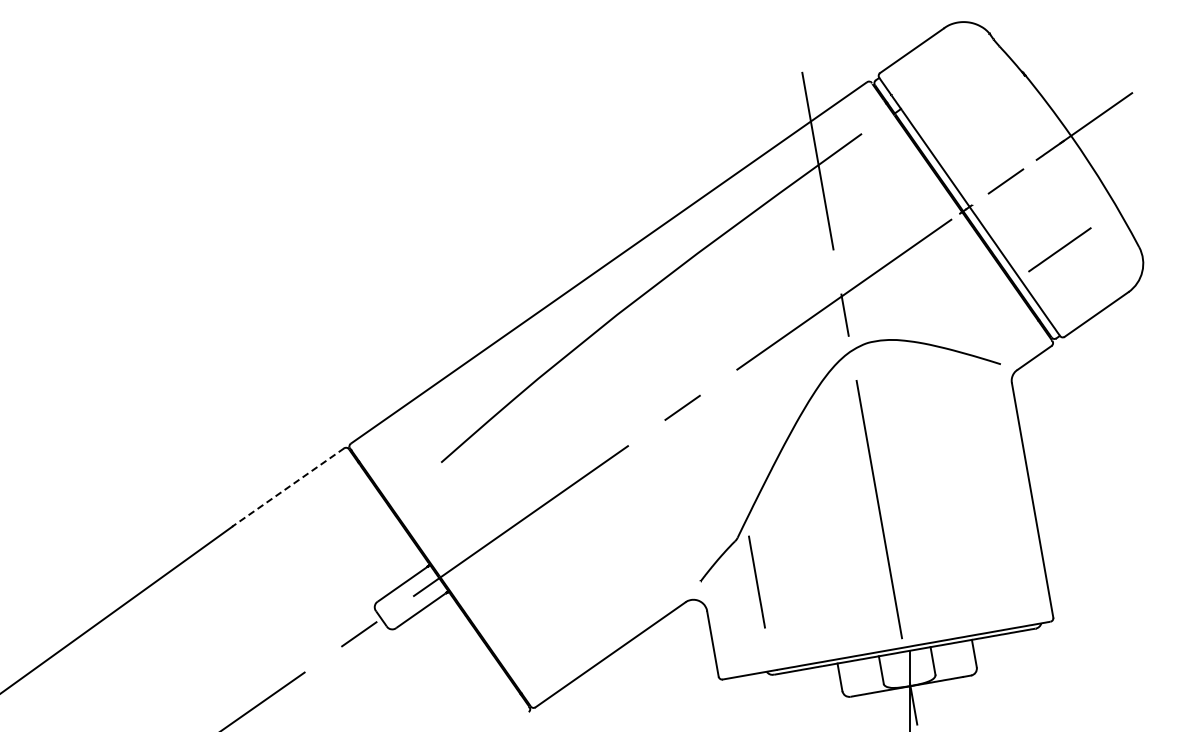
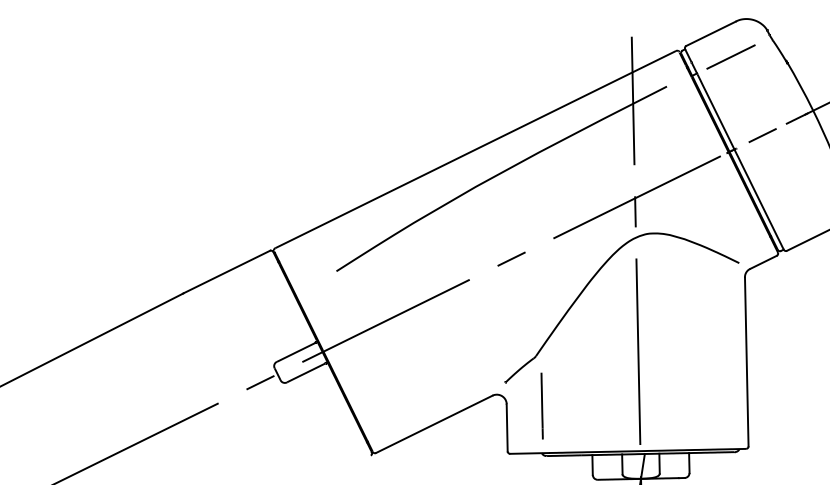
line: (1059, 249) -> (730, 56), moved
line: (288, 487) -> (226, 272), dashed -> solid
line: (756, 581) -> (541, 405), moved

